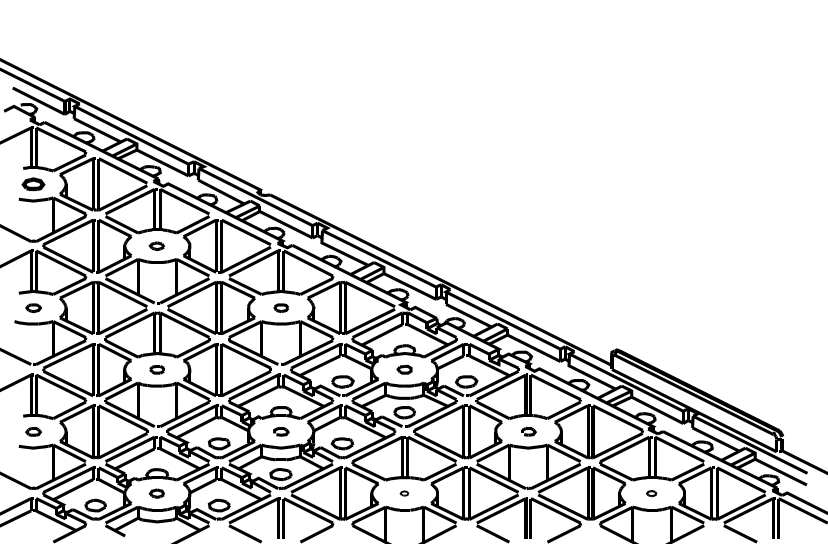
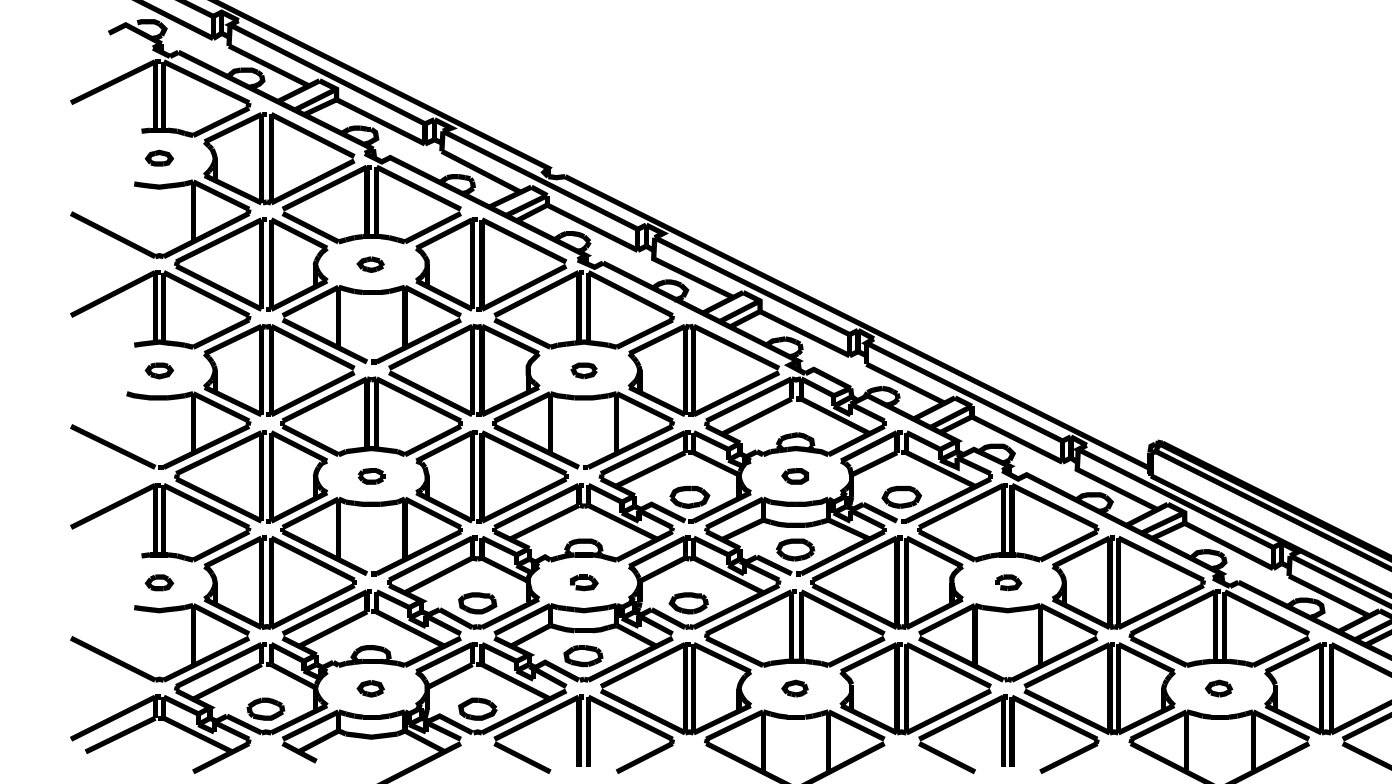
part: (33, 183) -> (159, 157), size x0.71
part: (404, 493) -> (795, 688), size x1.67
part: (651, 493) -> (1218, 688), size x1.43

